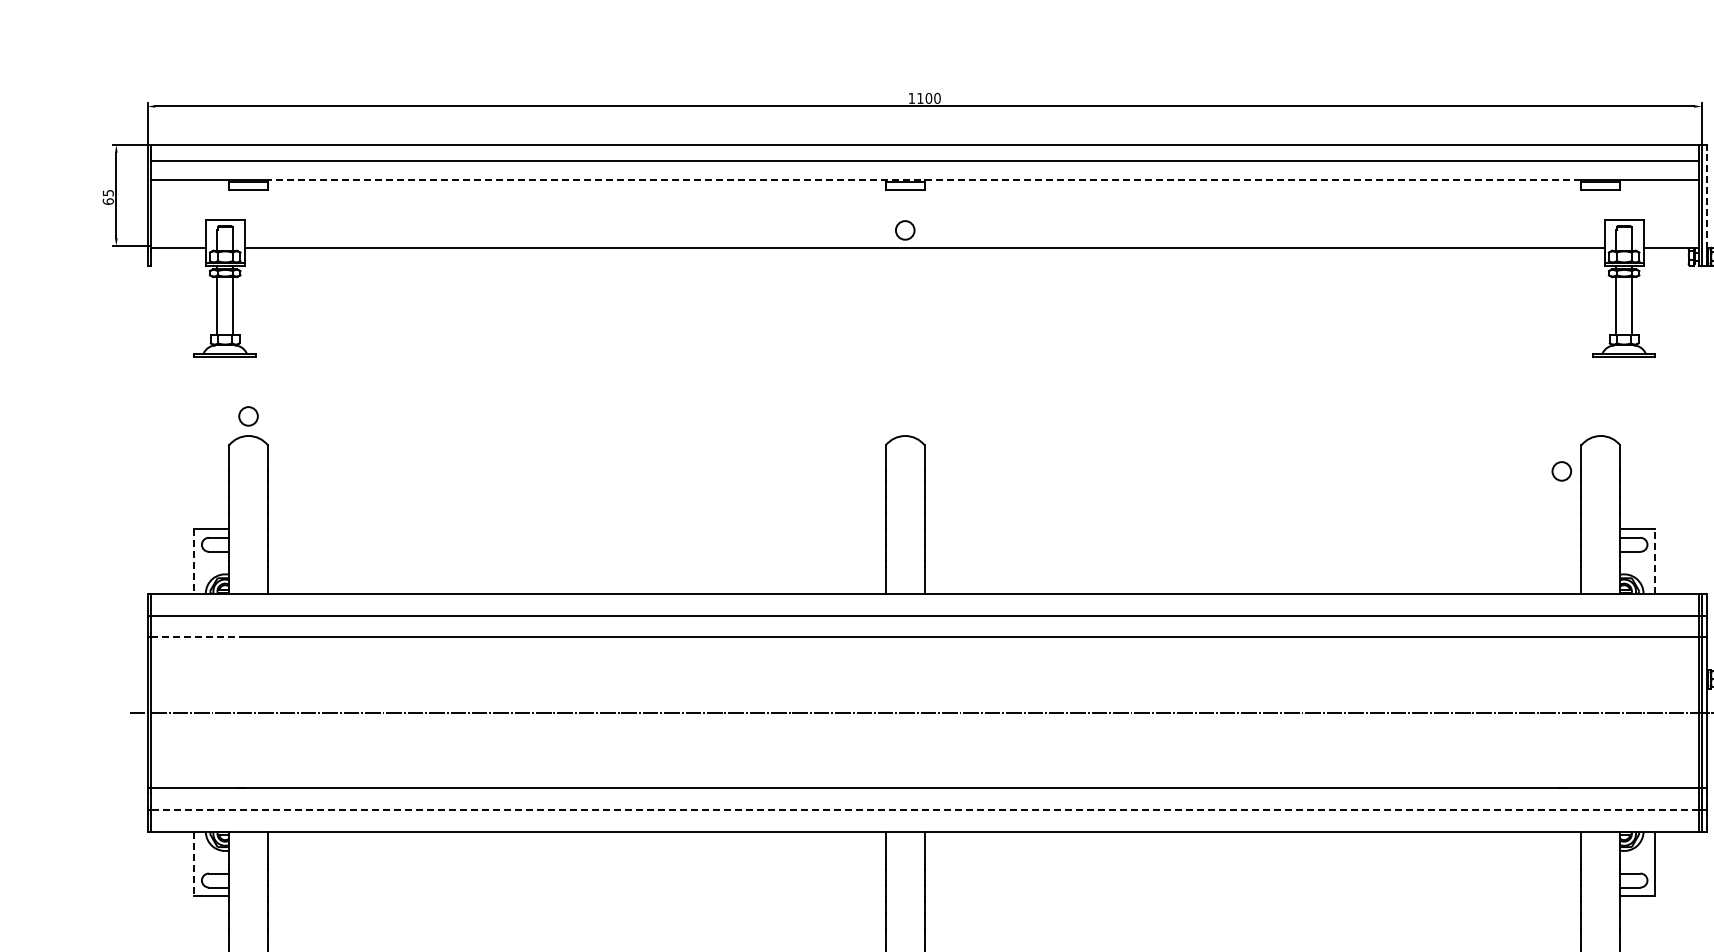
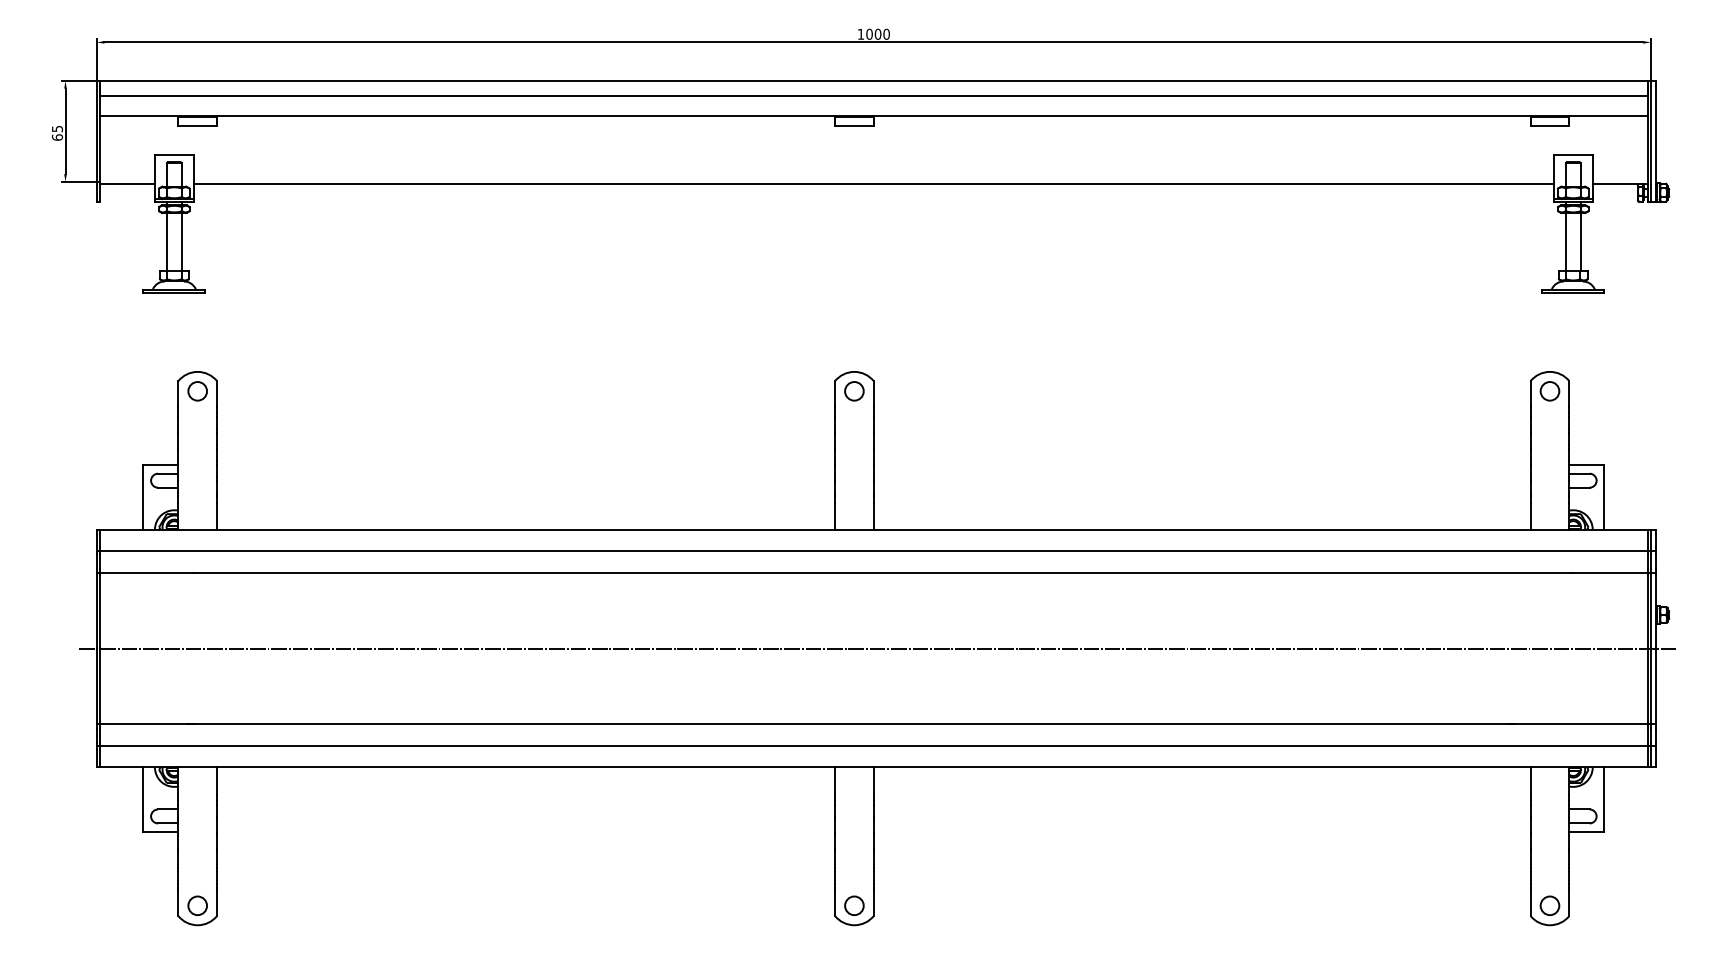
text: (920, 97) -> (869, 33), 1100 -> 1000
line: (924, 179) -> (873, 115), dashed -> solid
line: (1706, 199) -> (1655, 135), dashed -> solid
circle: (905, 230) -> (854, 391), moved
circle: (248, 416) -> (197, 391), moved
circle: (1561, 471) -> (1549, 391), moved
line: (1655, 560) -> (1604, 496), dashed -> solid
line: (194, 561) -> (143, 497), dashed -> solid
line: (198, 637) -> (147, 573), dashed -> solid
line: (924, 809) -> (873, 745), dashed -> solid
line: (194, 864) -> (143, 800), dashed -> solid

